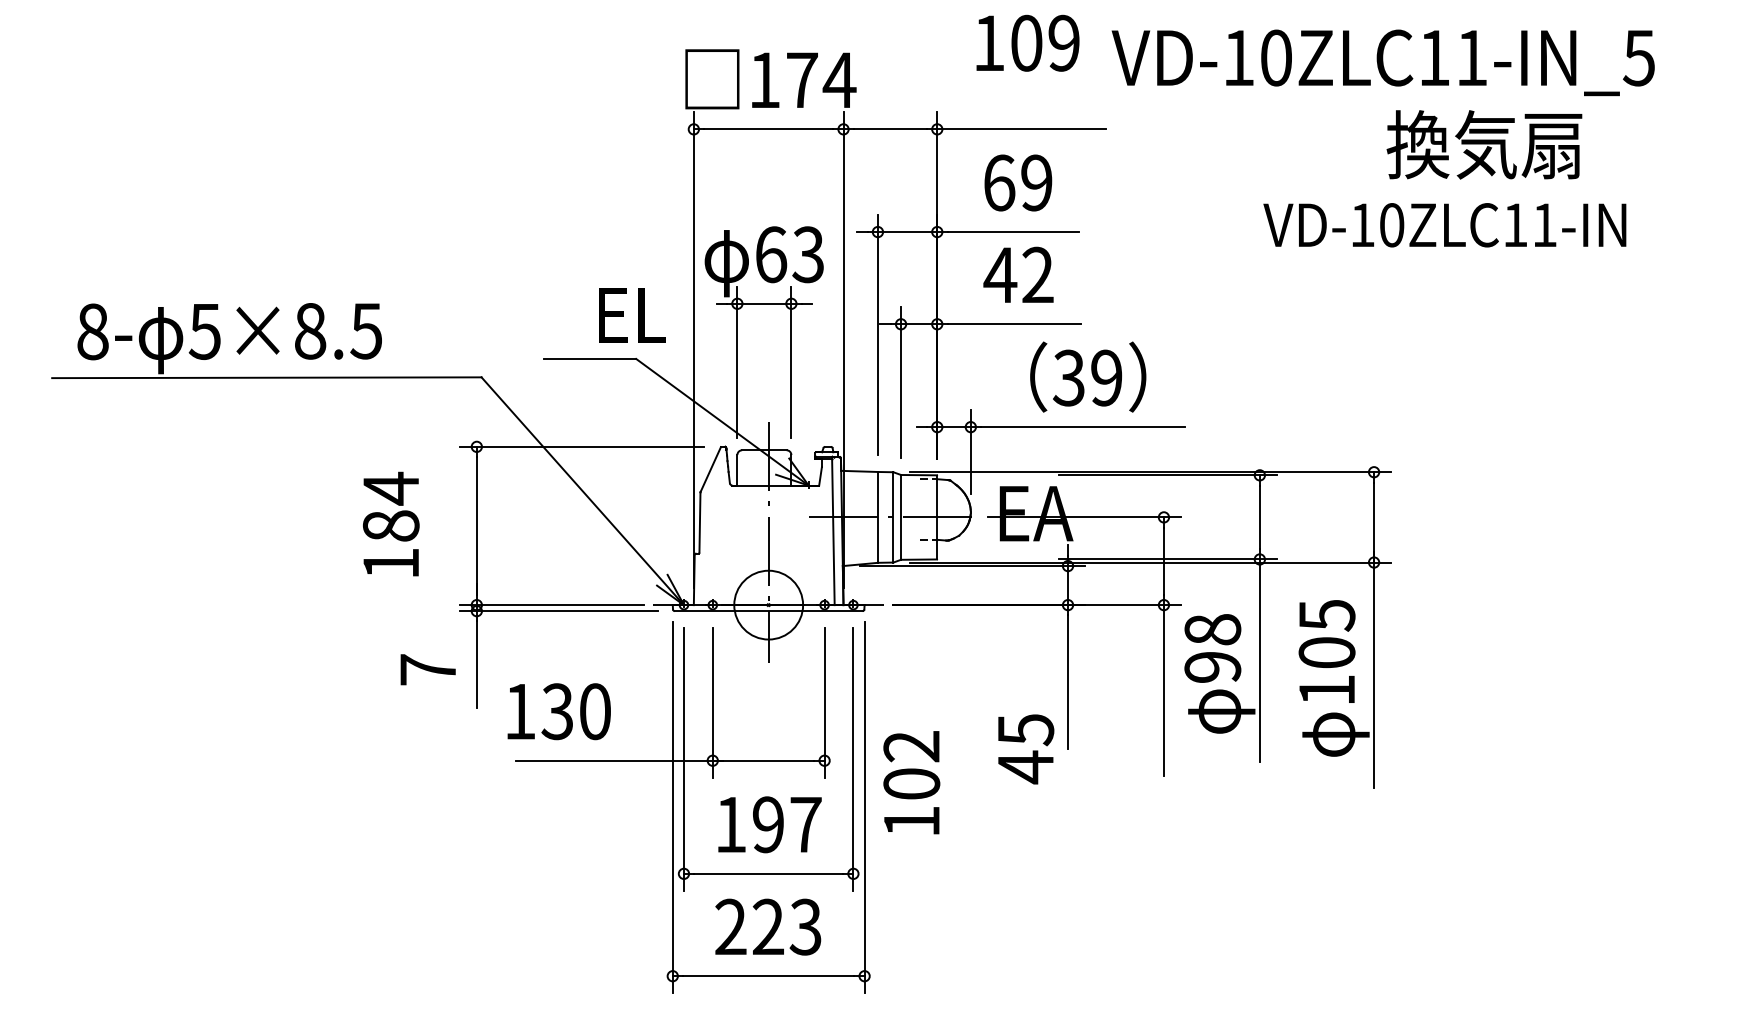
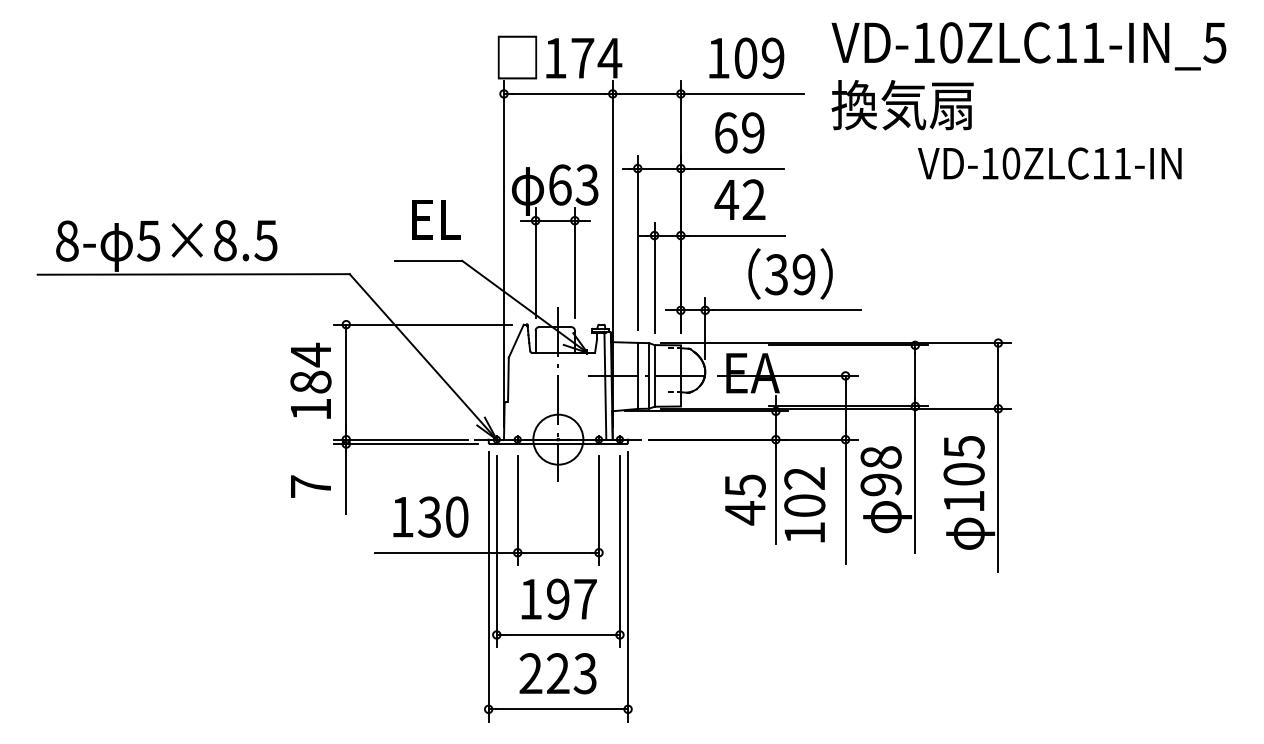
text: (1027, 42) -> (746, 57), moved
text: (1382, 62) -> (1028, 46), moved
text: (1484, 144) -> (902, 104), moved
text: (632, 315) -> (436, 219), moved
text: (391, 523) -> (311, 380), moved
text: (558, 711) -> (430, 516), moved
text: (1026, 749) -> (745, 500), moved
text: (911, 782) -> (804, 504), moved

